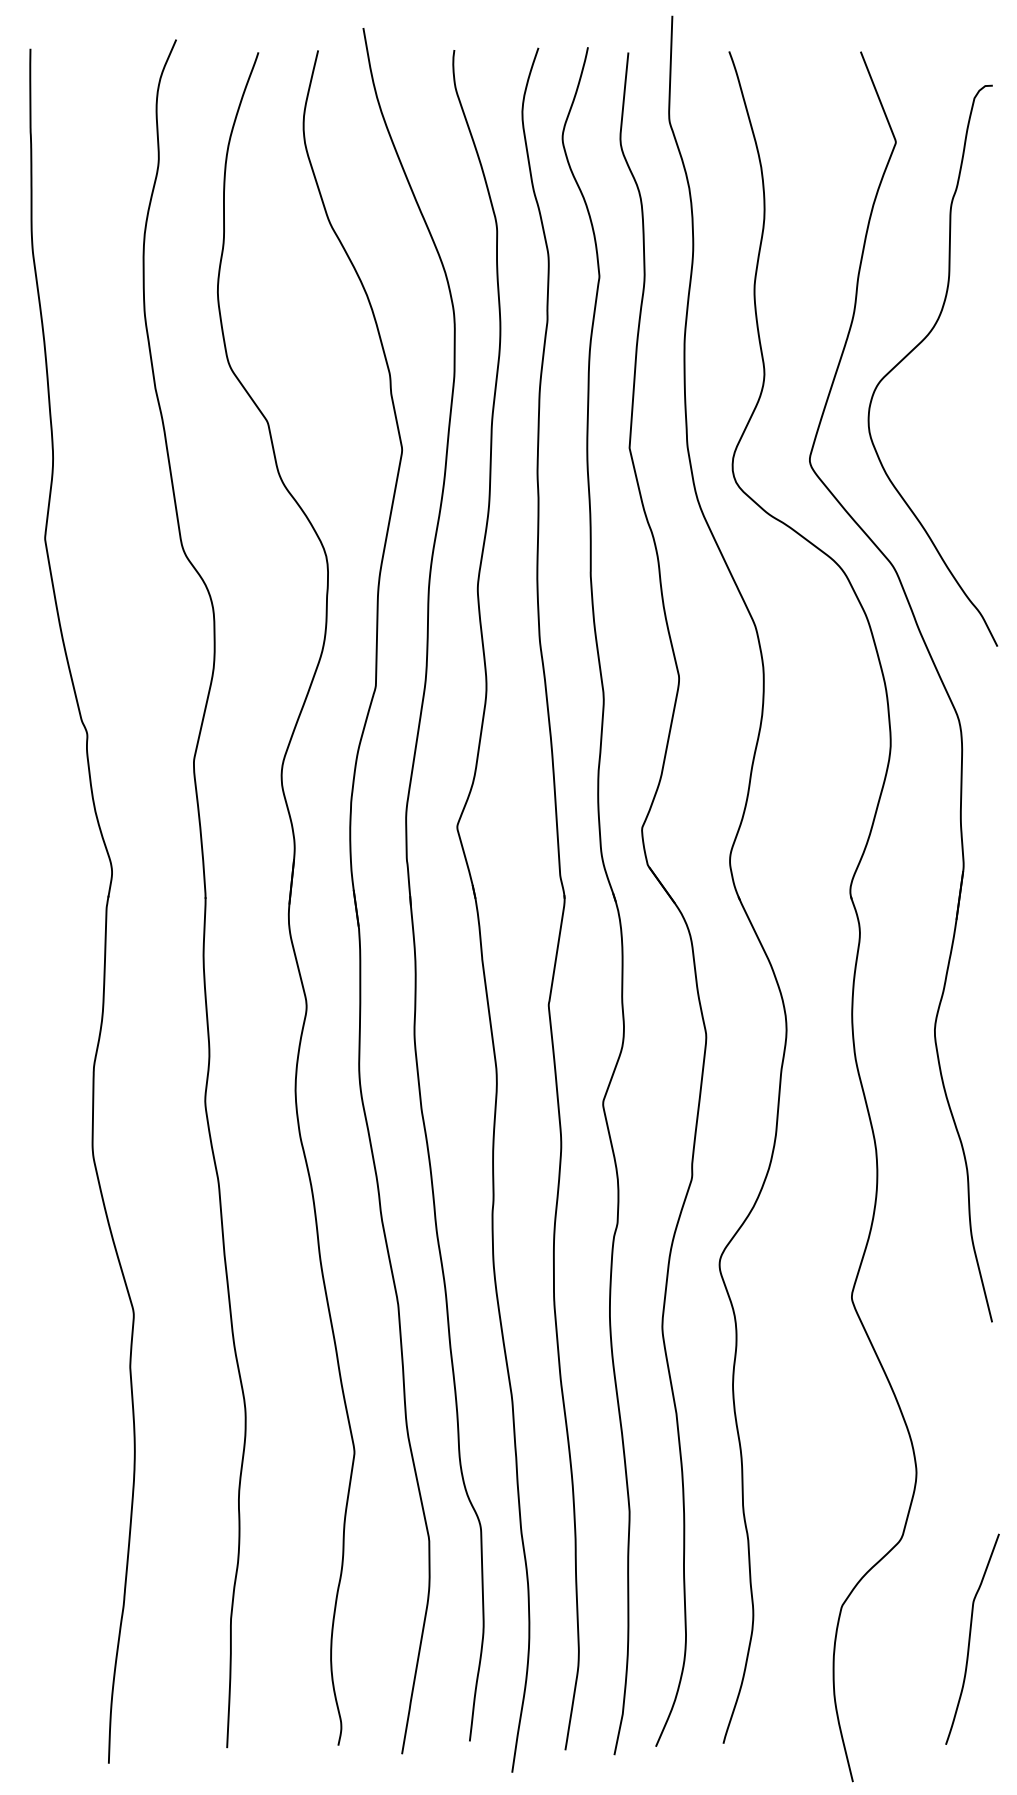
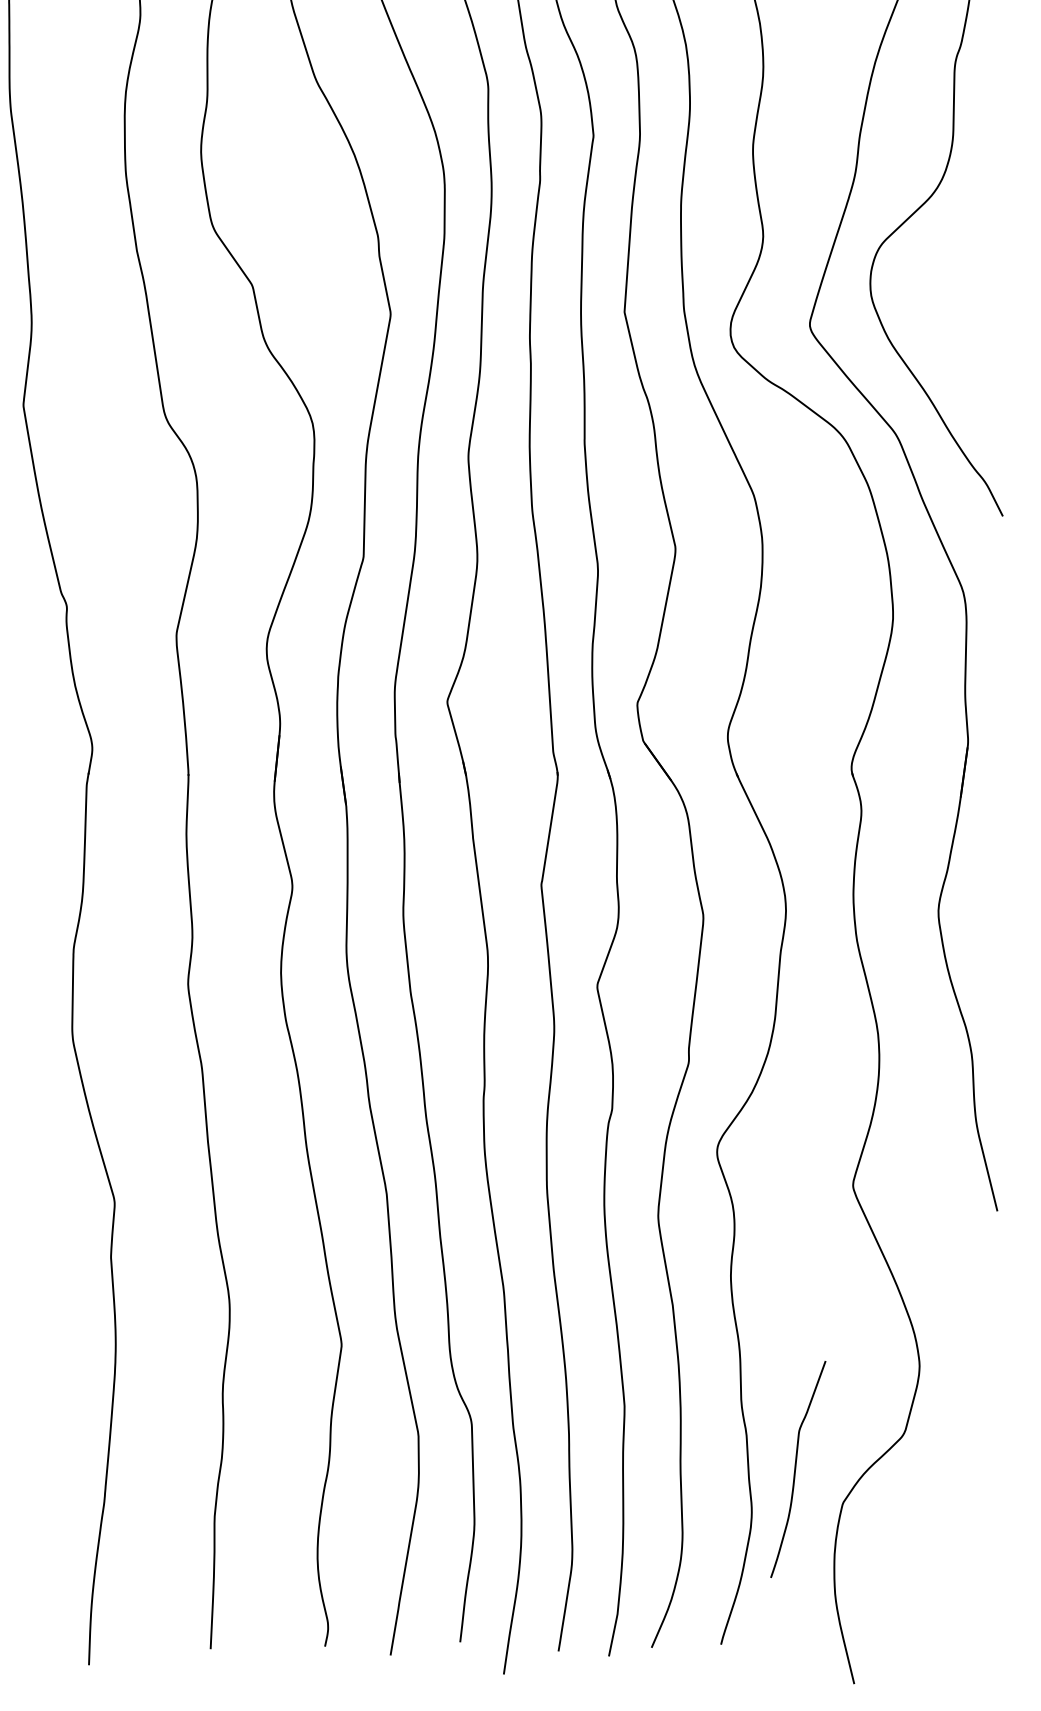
curve: (970, 1638) -> (796, 1468), moved

